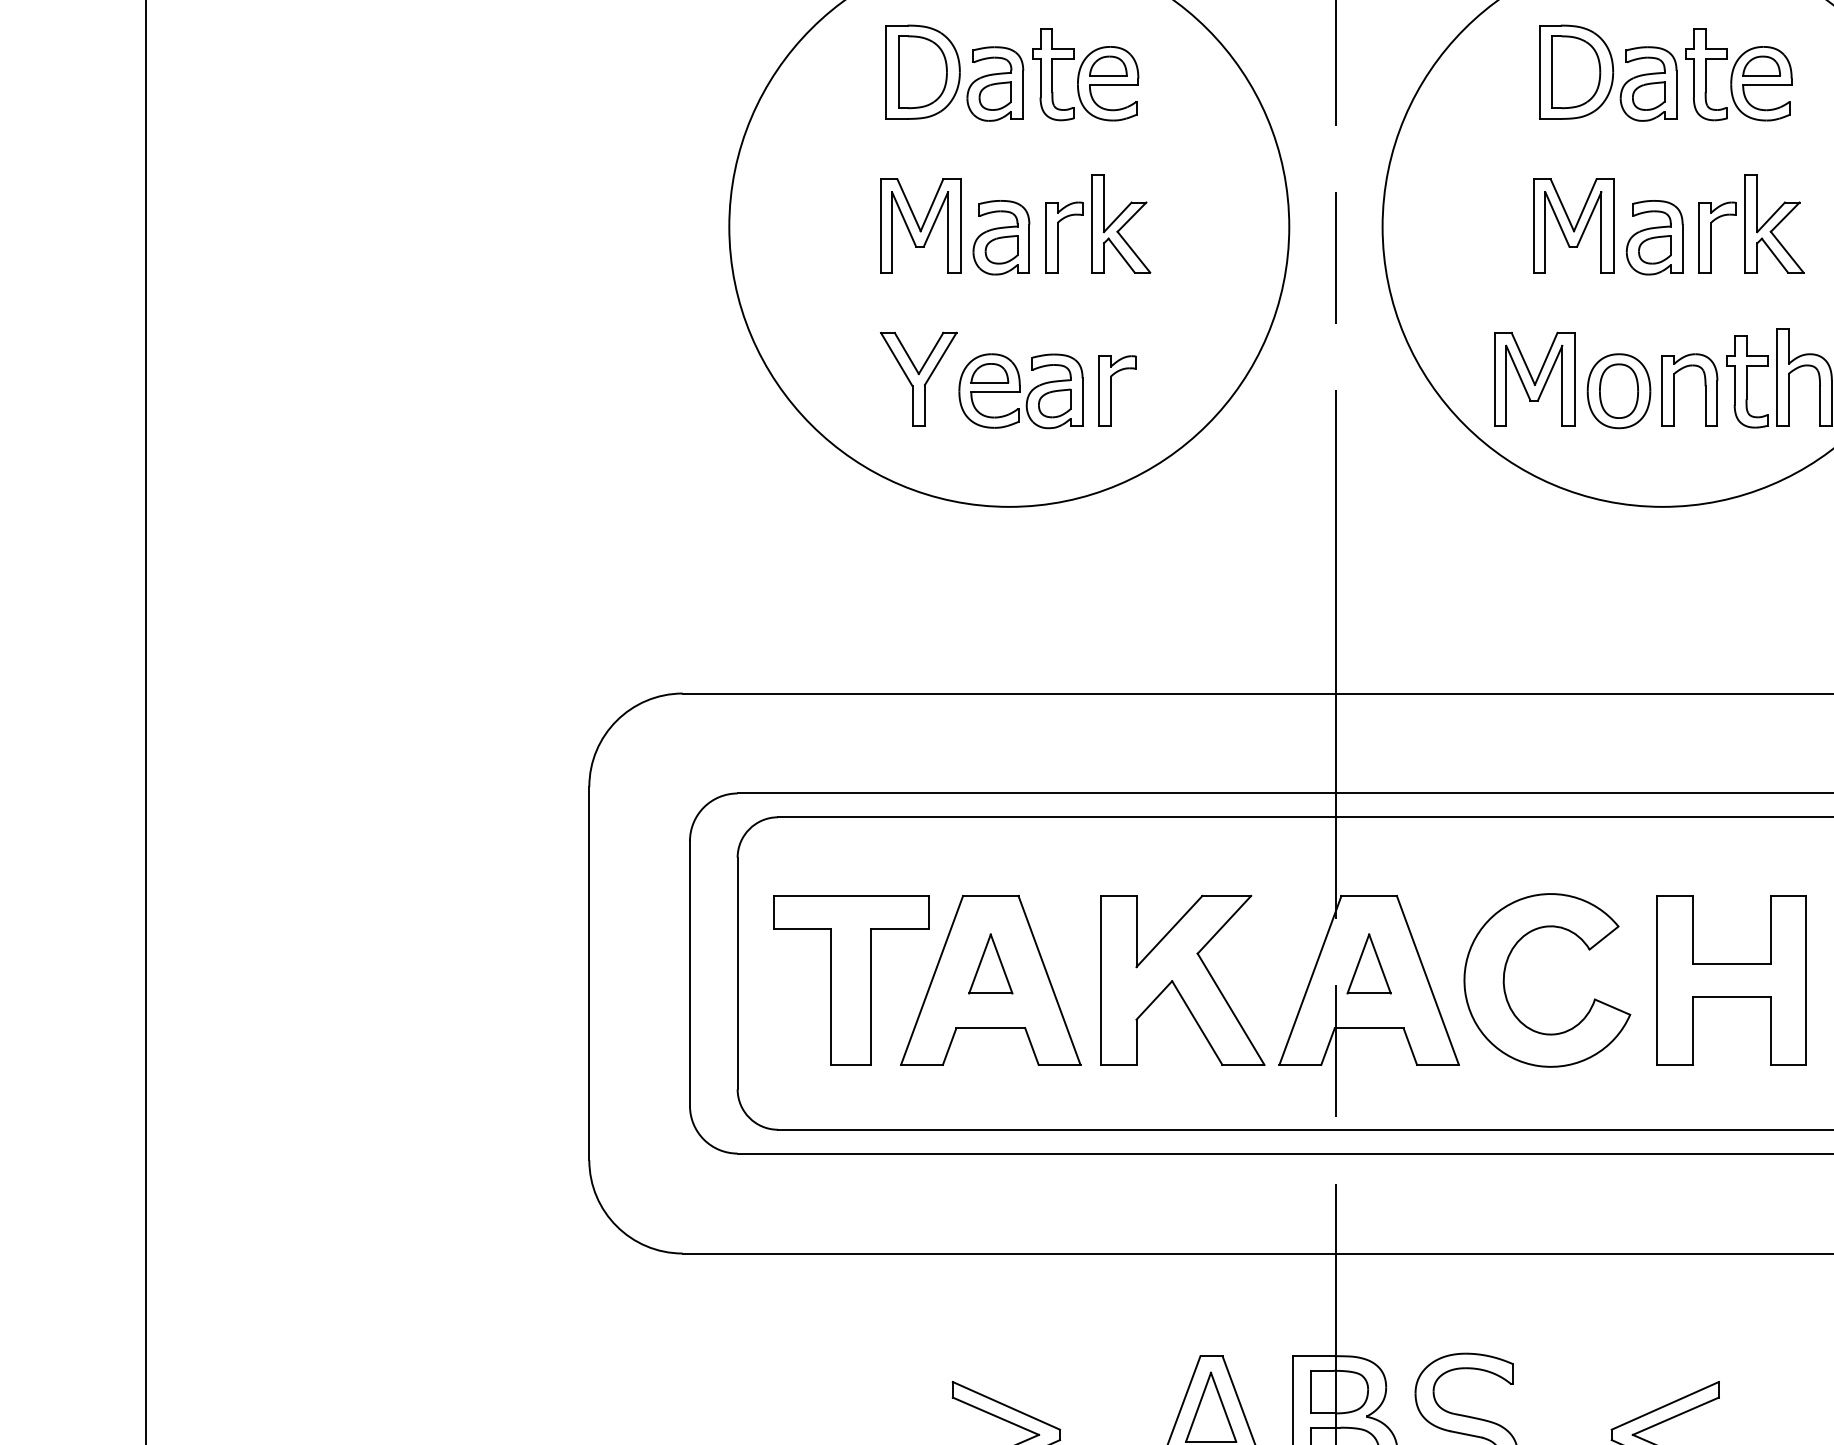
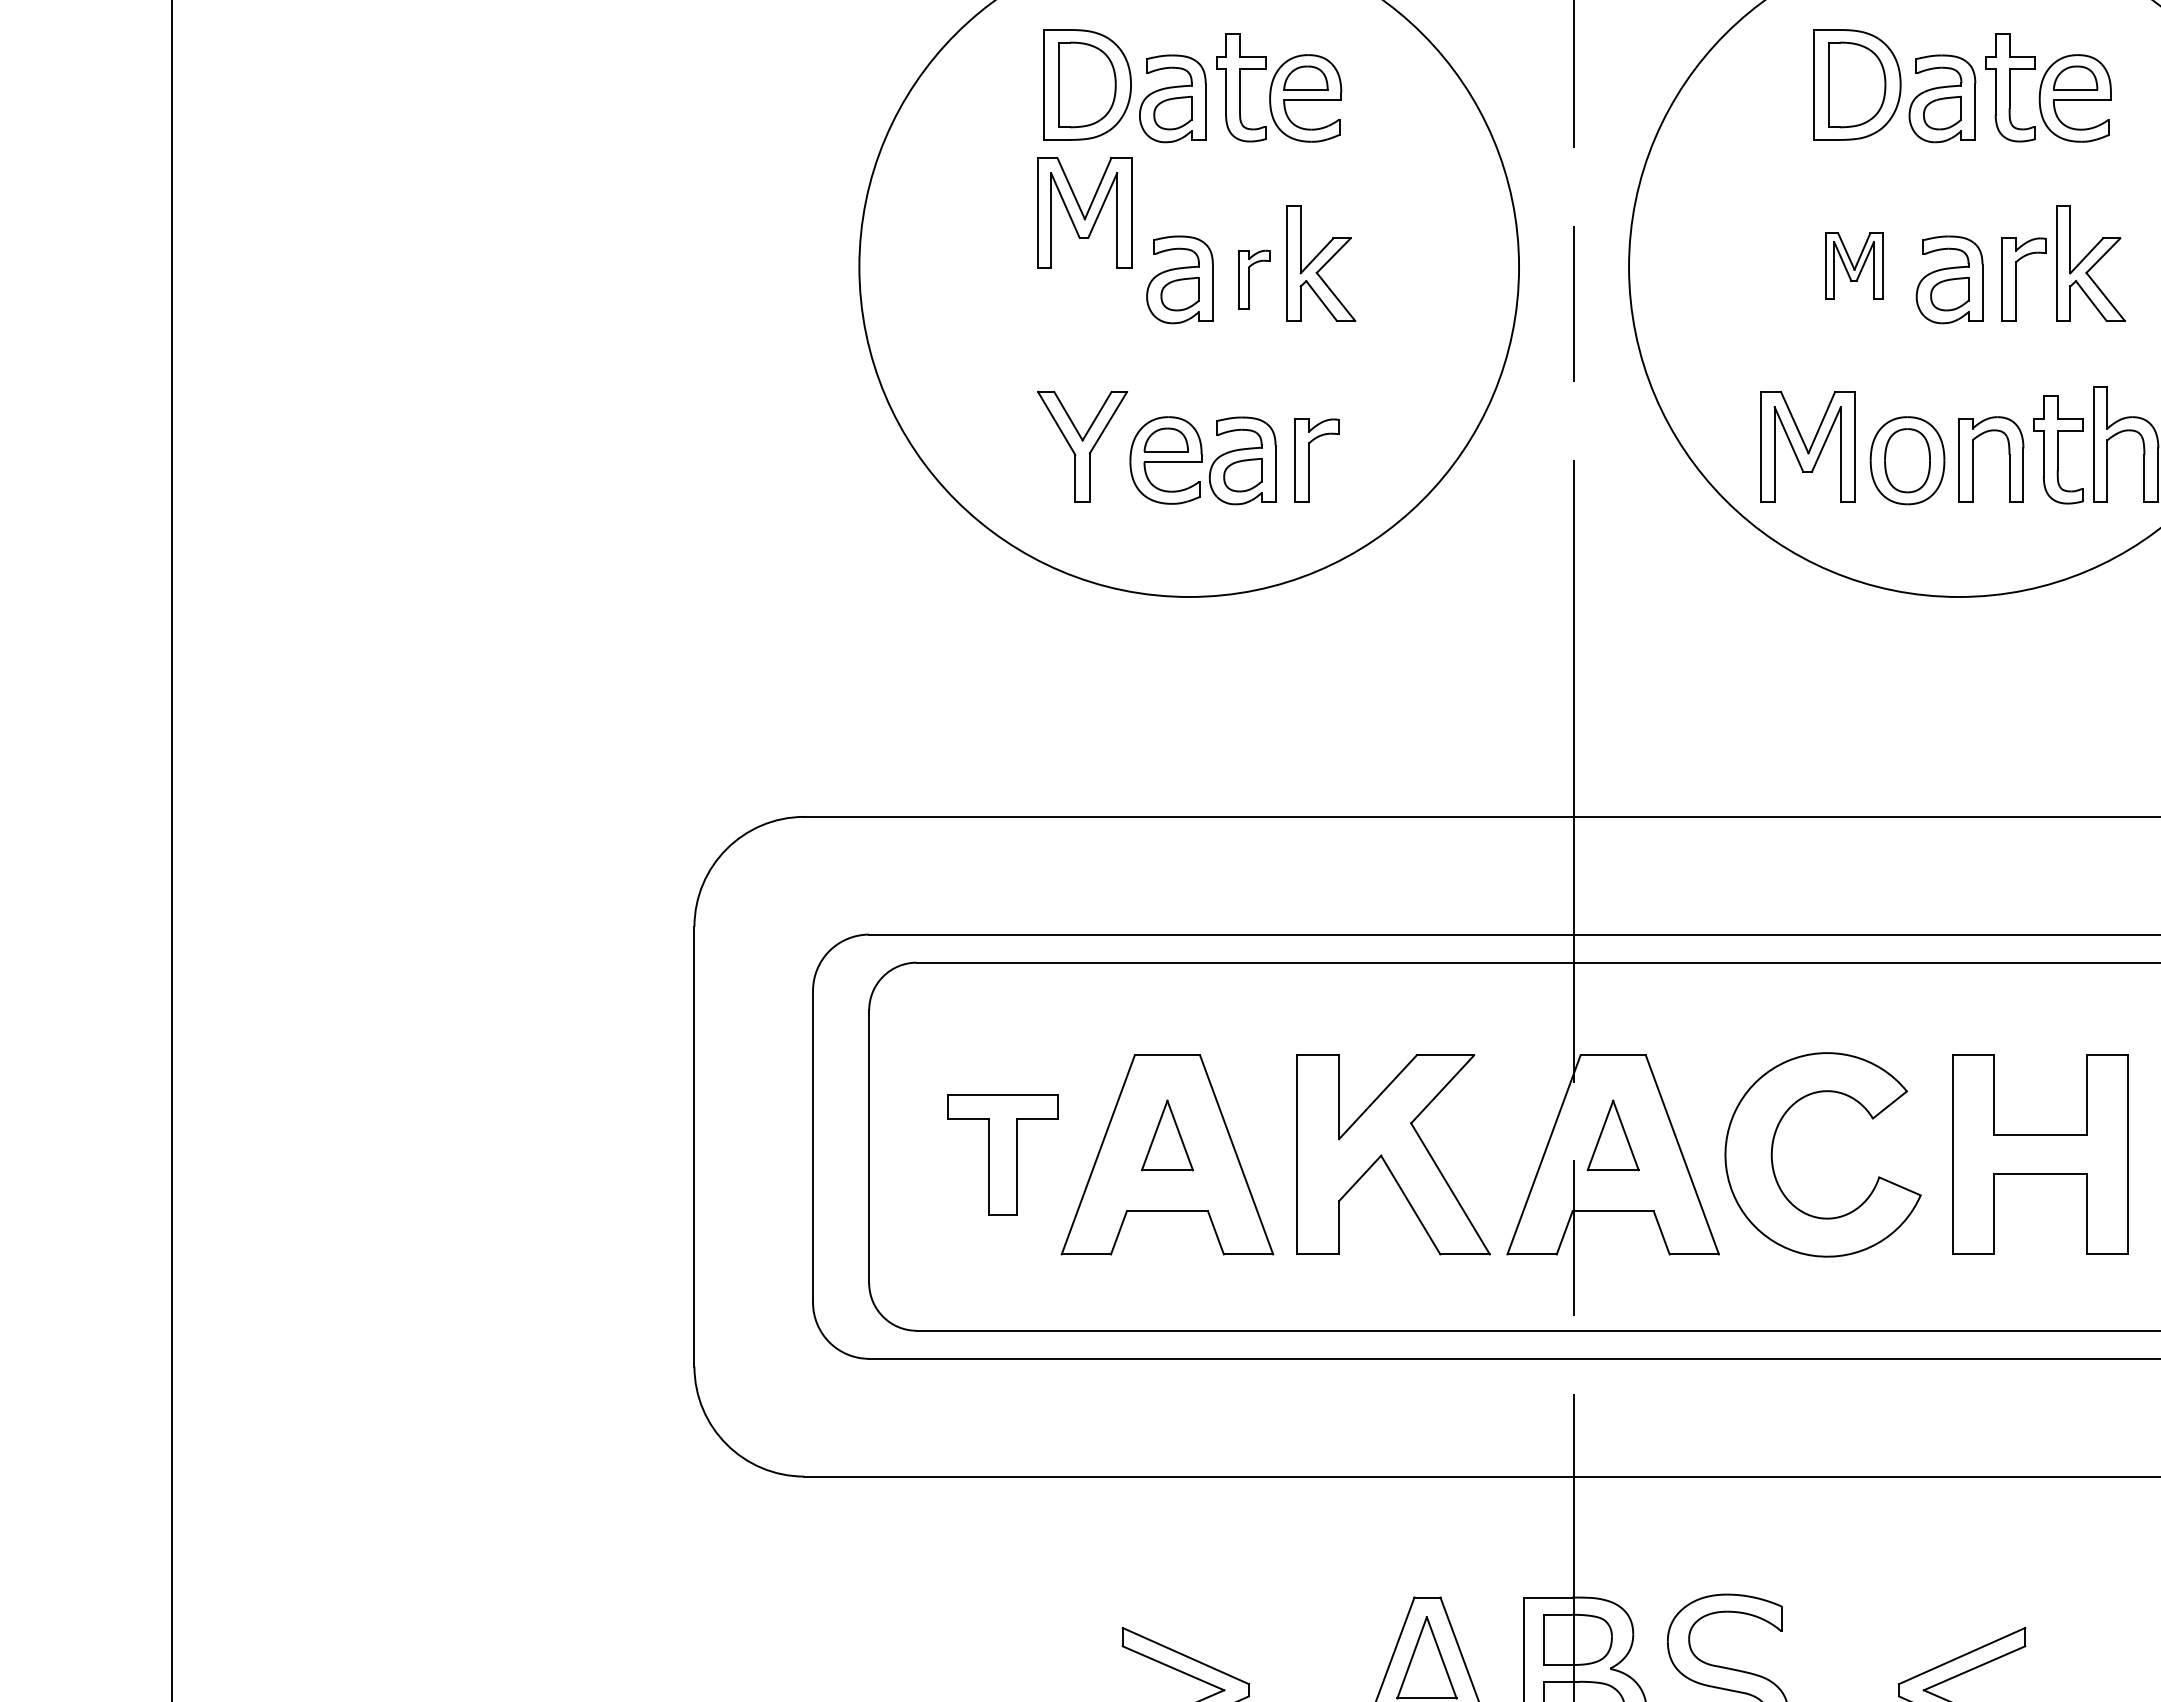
part: (920, 225) -> (1084, 212), moved
part: (1573, 225) -> (1853, 265), size x0.6
part: (1064, 237) -> (1254, 279), size x0.7
part: (851, 980) -> (1003, 1154), size x0.6

